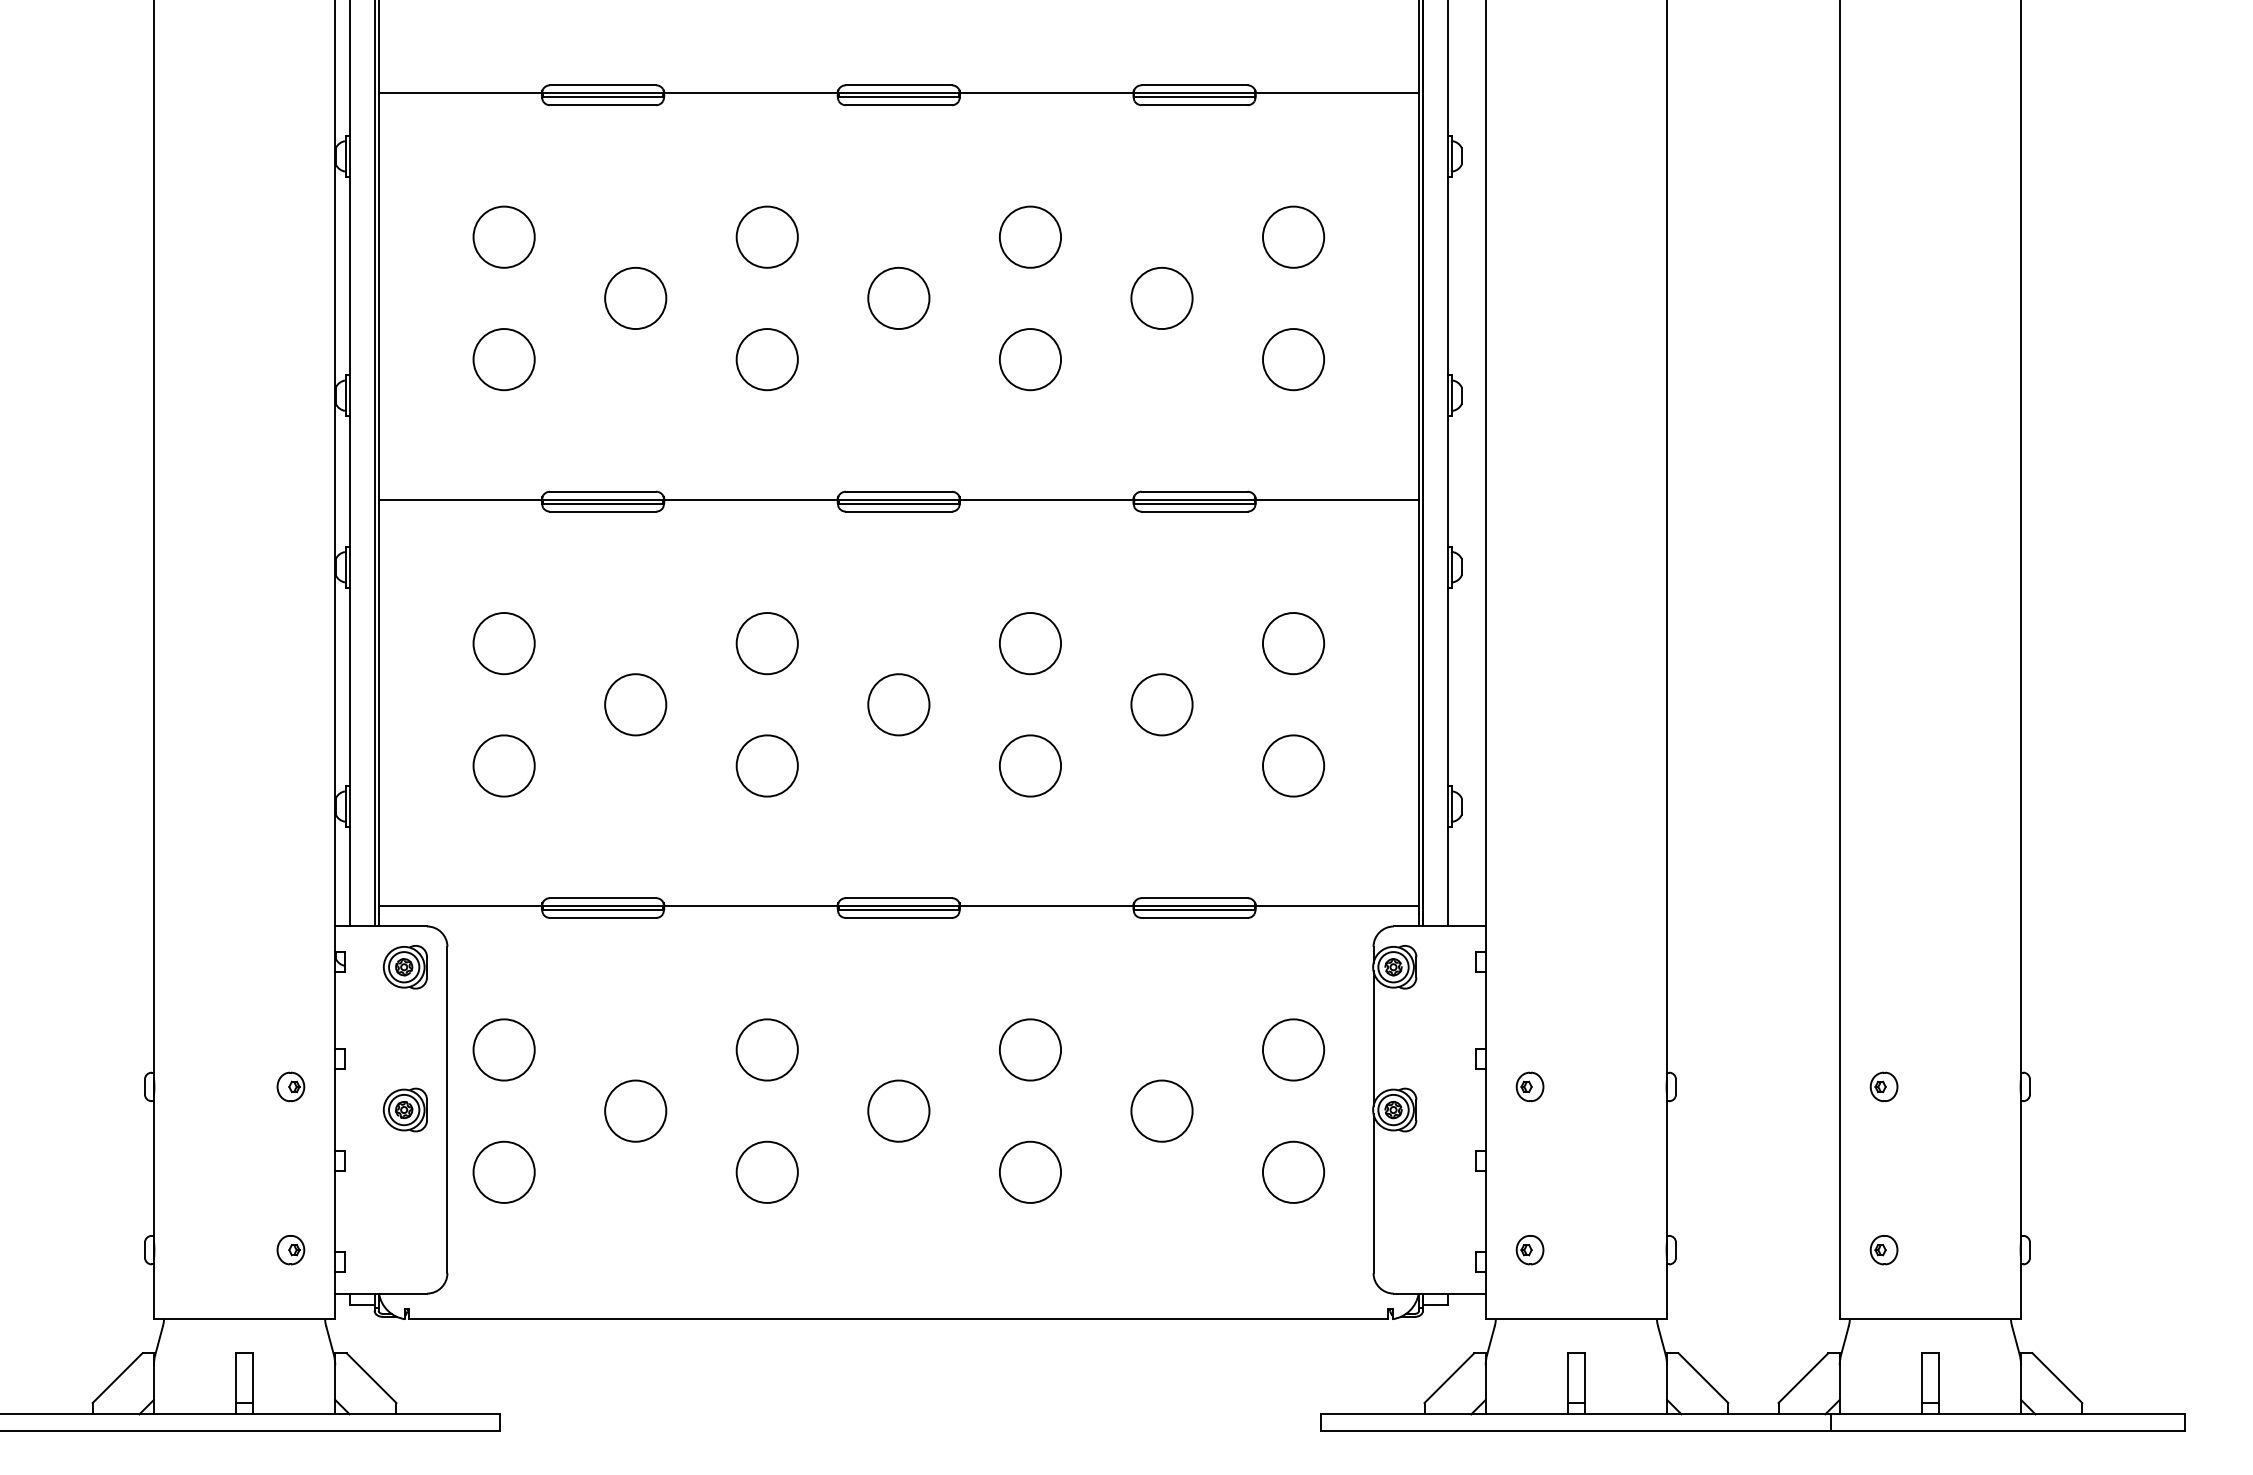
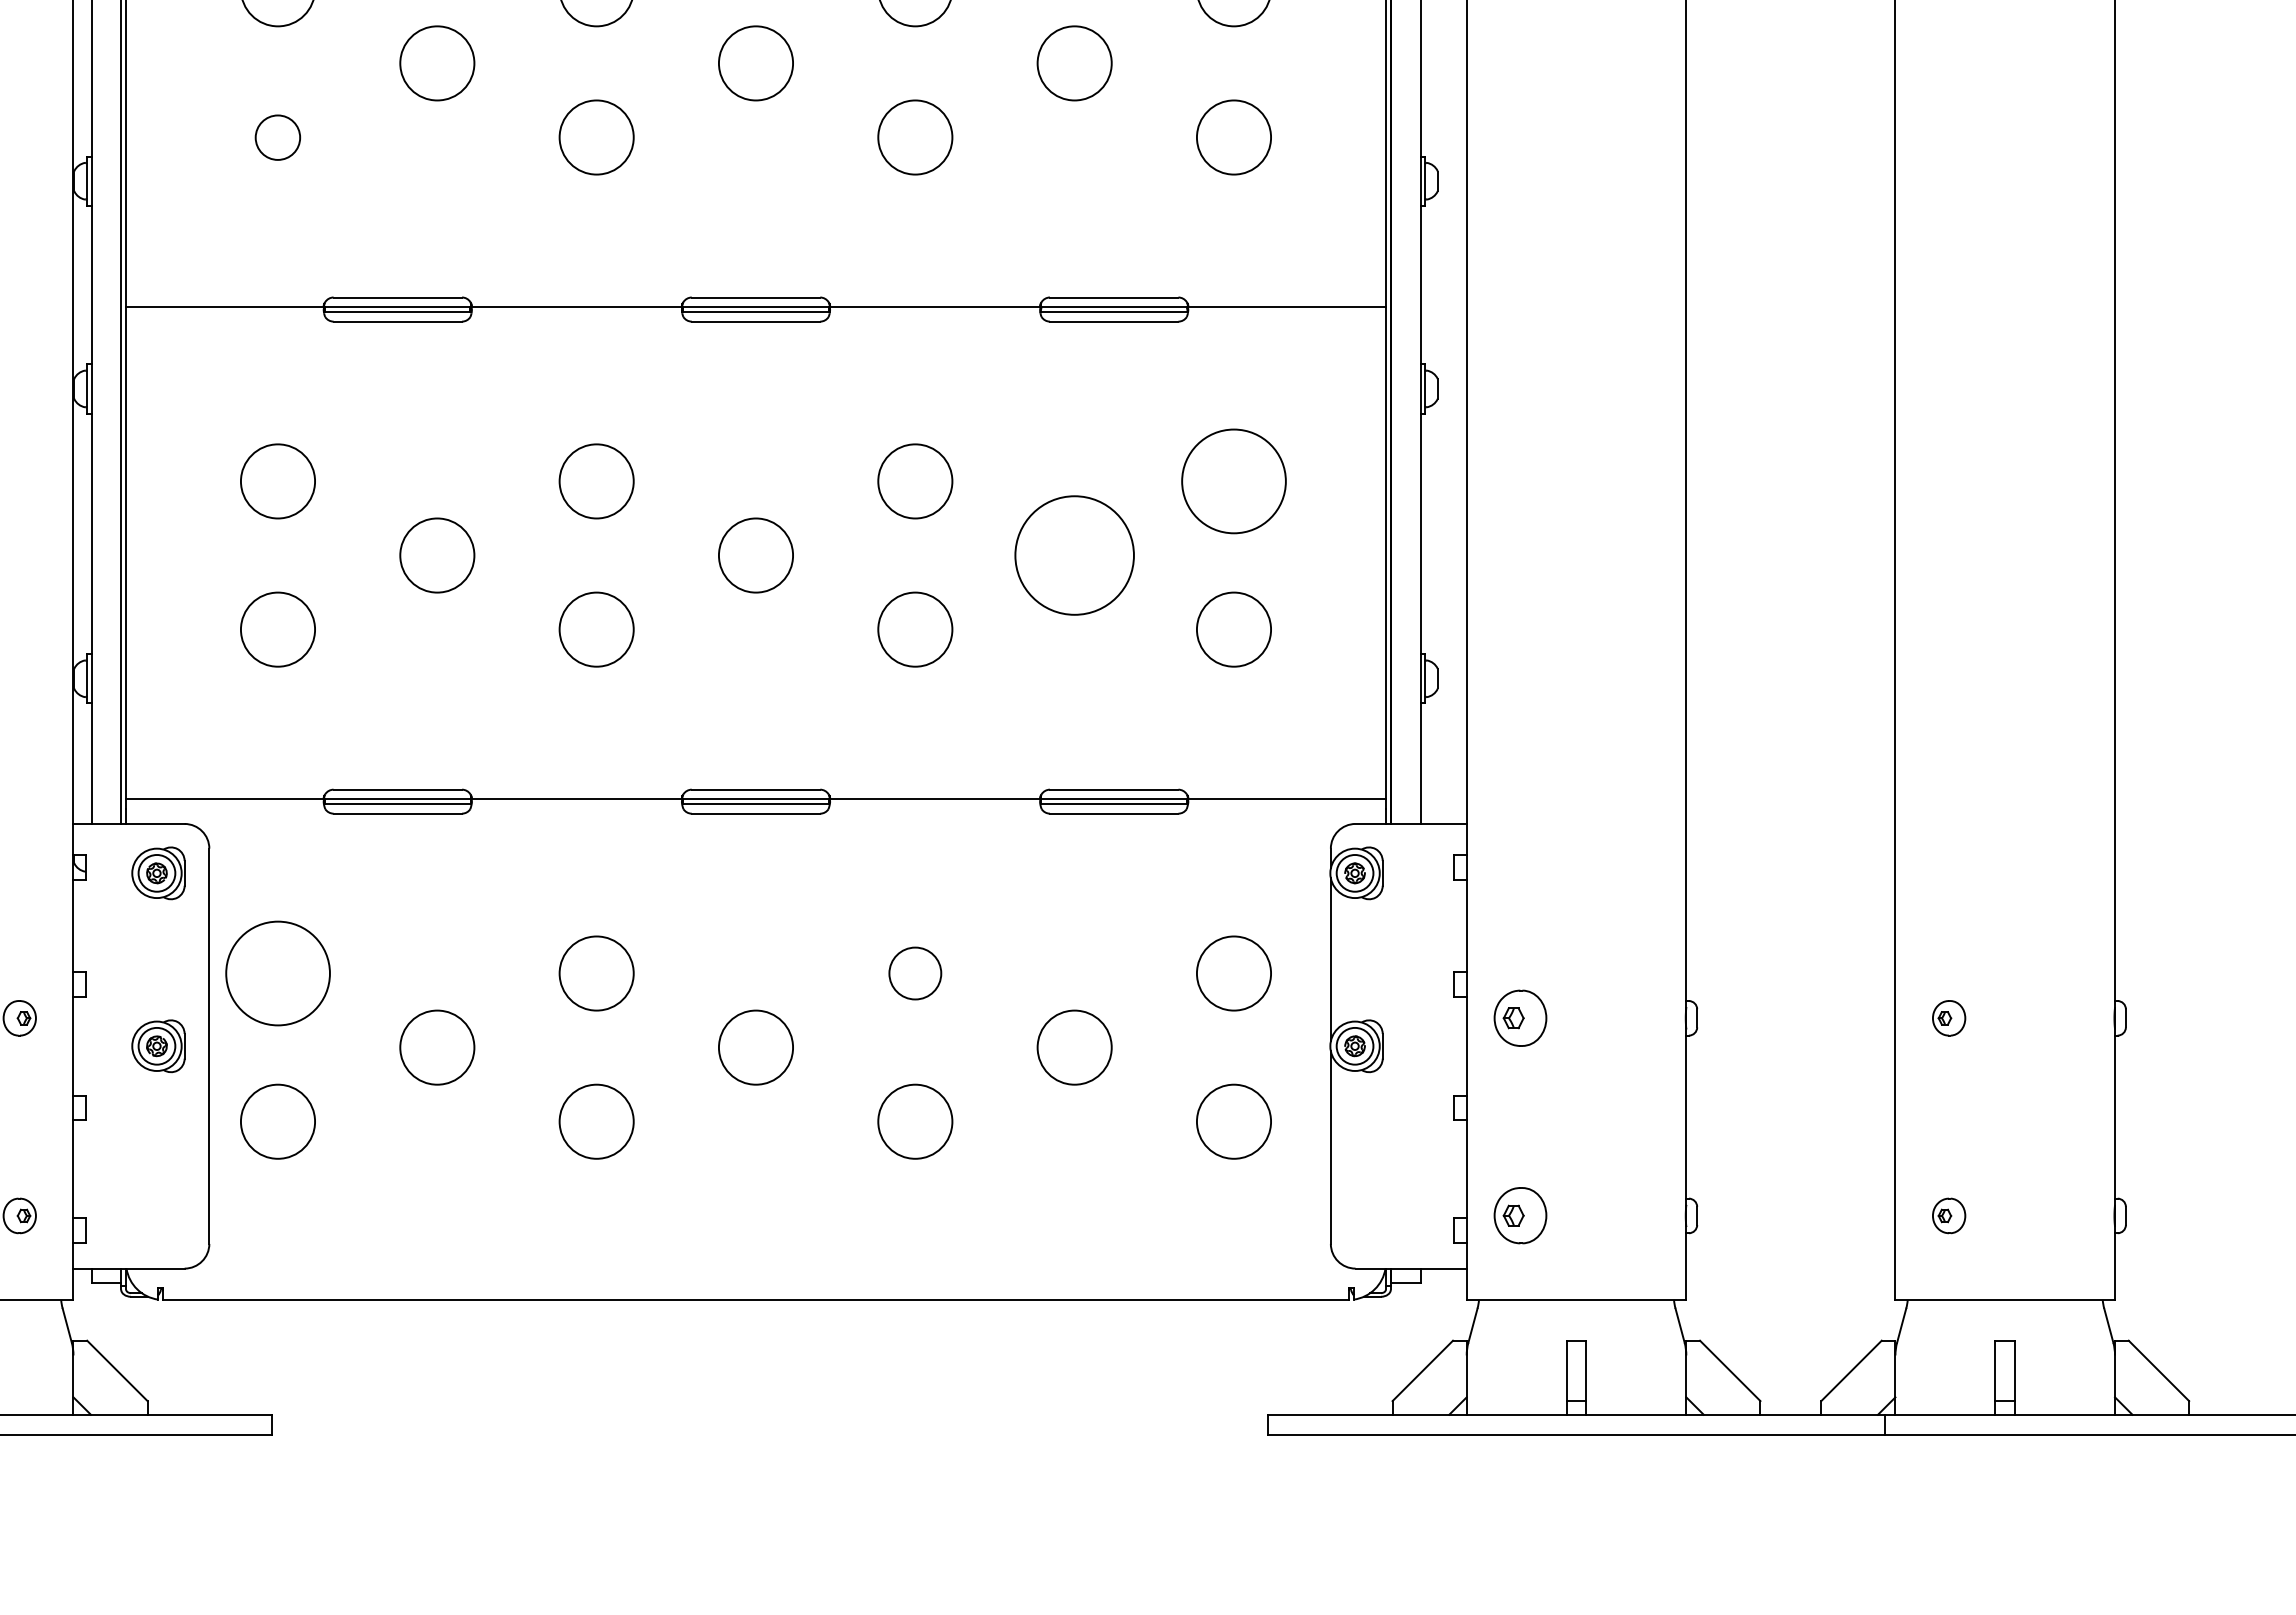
circle: (503, 359) -> (277, 137), size x0.6
circle: (1293, 643) -> (1233, 481), size x1.4
circle: (1161, 704) -> (1074, 555), size x1.6
circle: (503, 1049) -> (277, 972), size x1.4
circle: (1030, 1049) -> (915, 972), size x0.7
part: (1529, 1086) -> (1519, 1017), size x1.6
part: (1529, 1250) -> (1519, 1216), size x1.6

